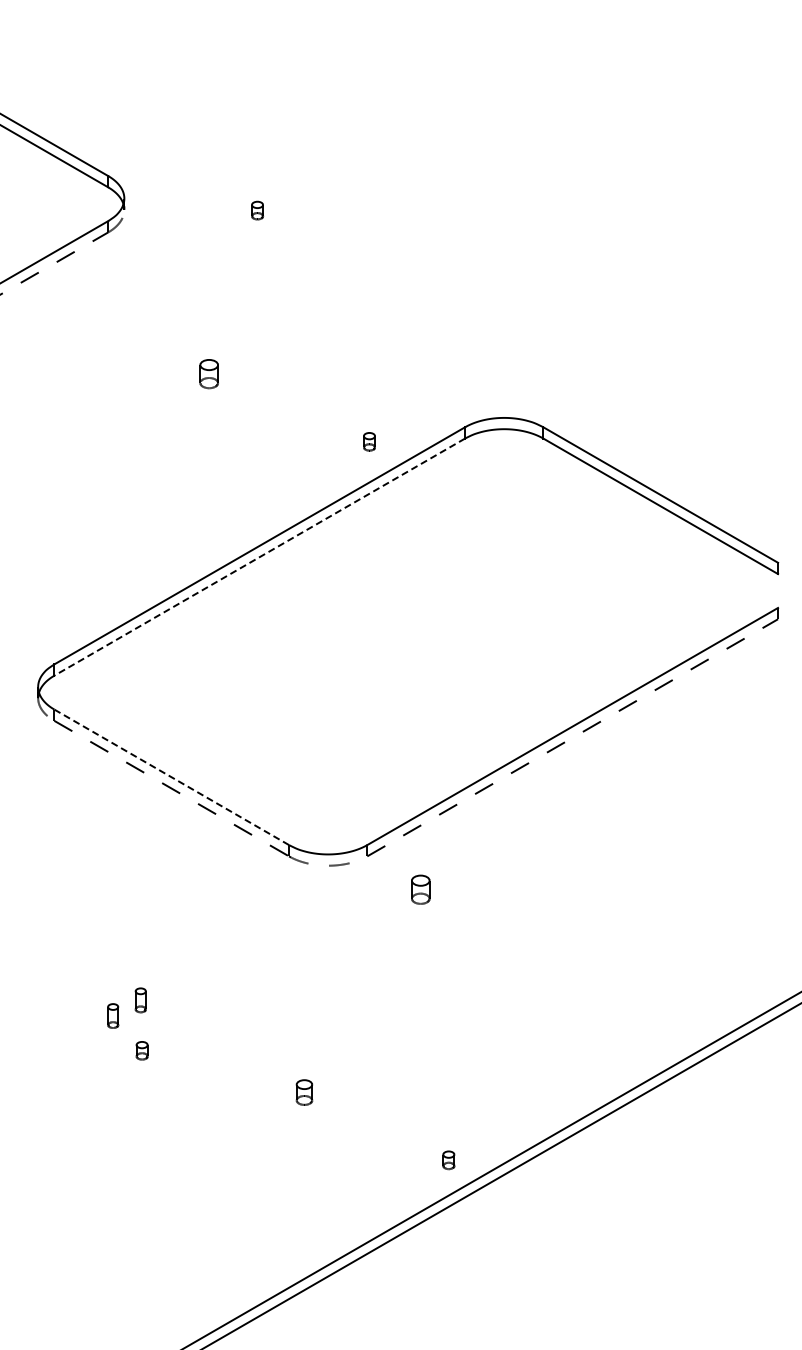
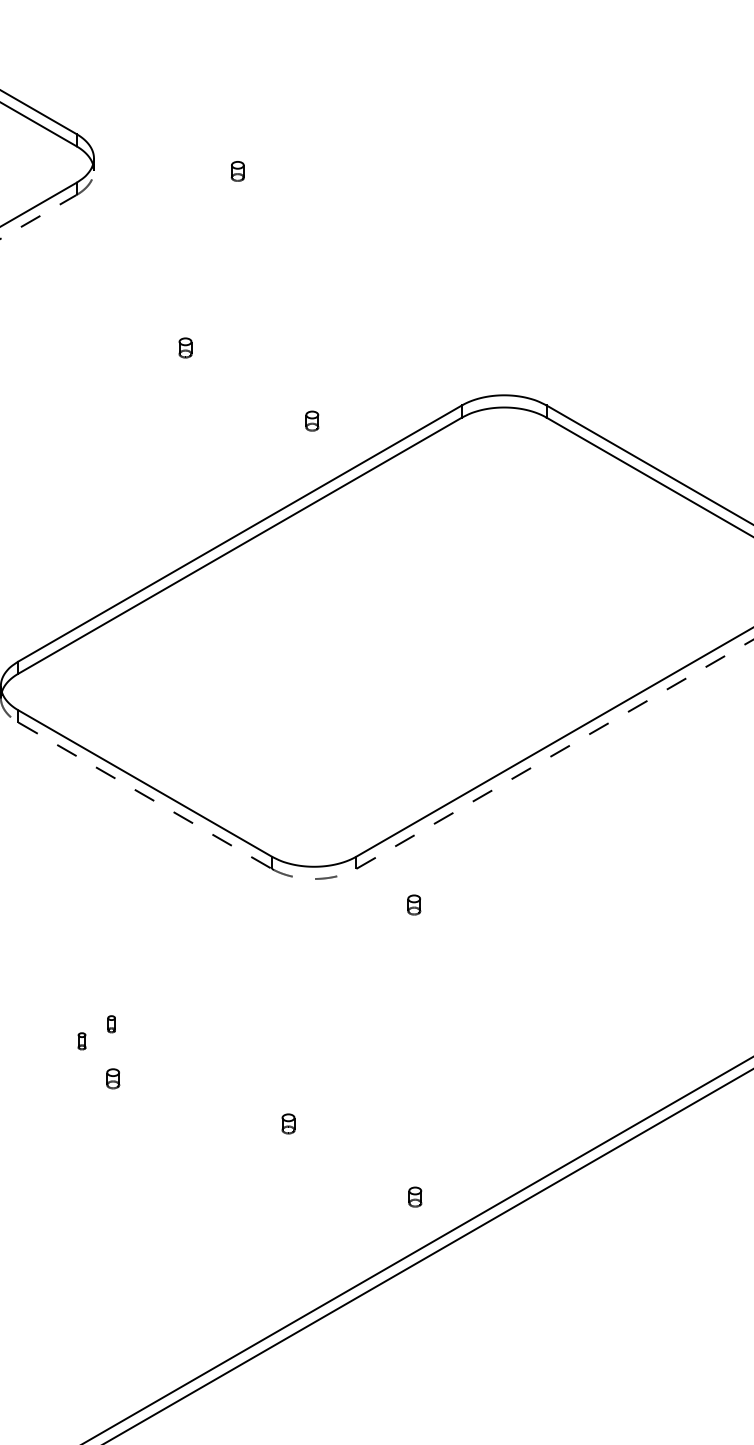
part: (208, 373) -> (184, 347), size x0.62
part: (369, 441) -> (312, 420), moved
line: (259, 557) -> (239, 546), dashed -> solid
line: (171, 777) -> (144, 783), dashed -> solid
part: (420, 889) -> (413, 904), size x0.62
part: (140, 999) -> (111, 1023), size x0.62
part: (113, 1015) -> (82, 1040), size x0.62
part: (304, 1092) -> (288, 1123), size x0.71
part: (448, 1160) -> (414, 1197), moved

